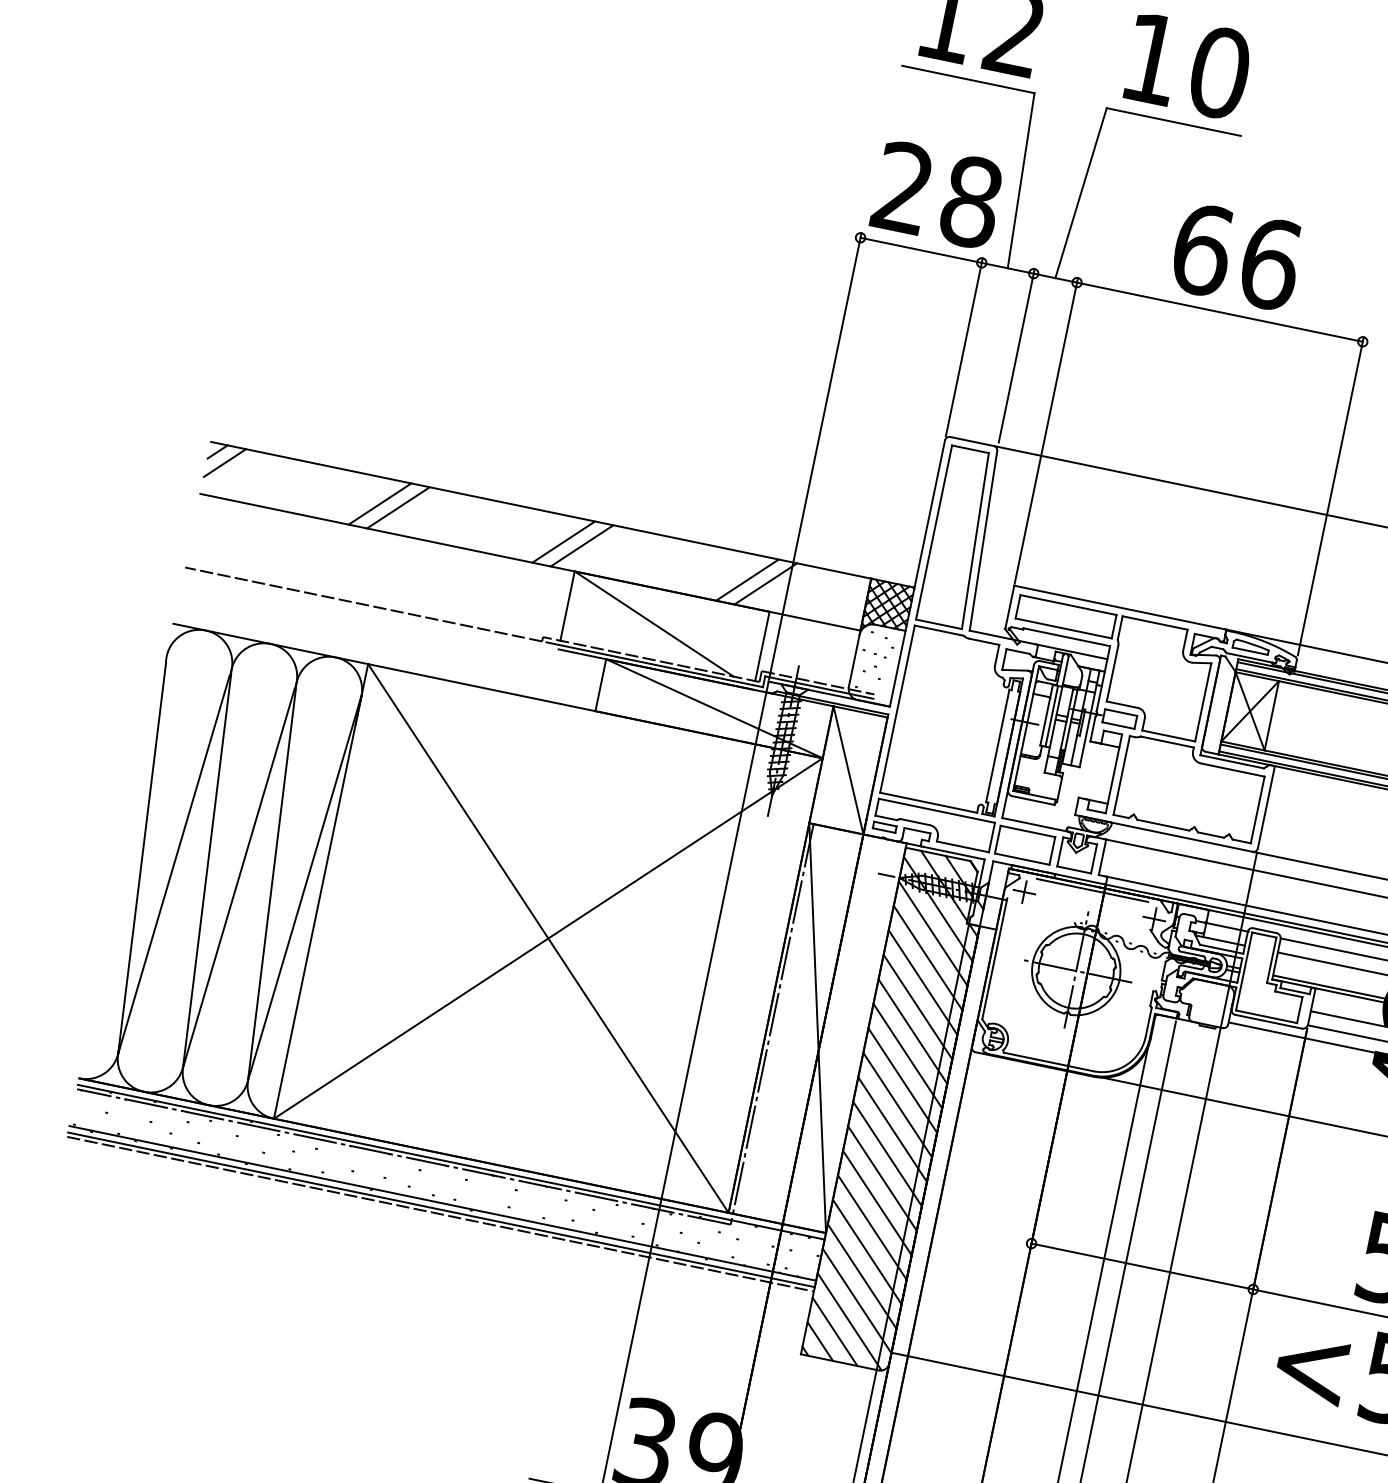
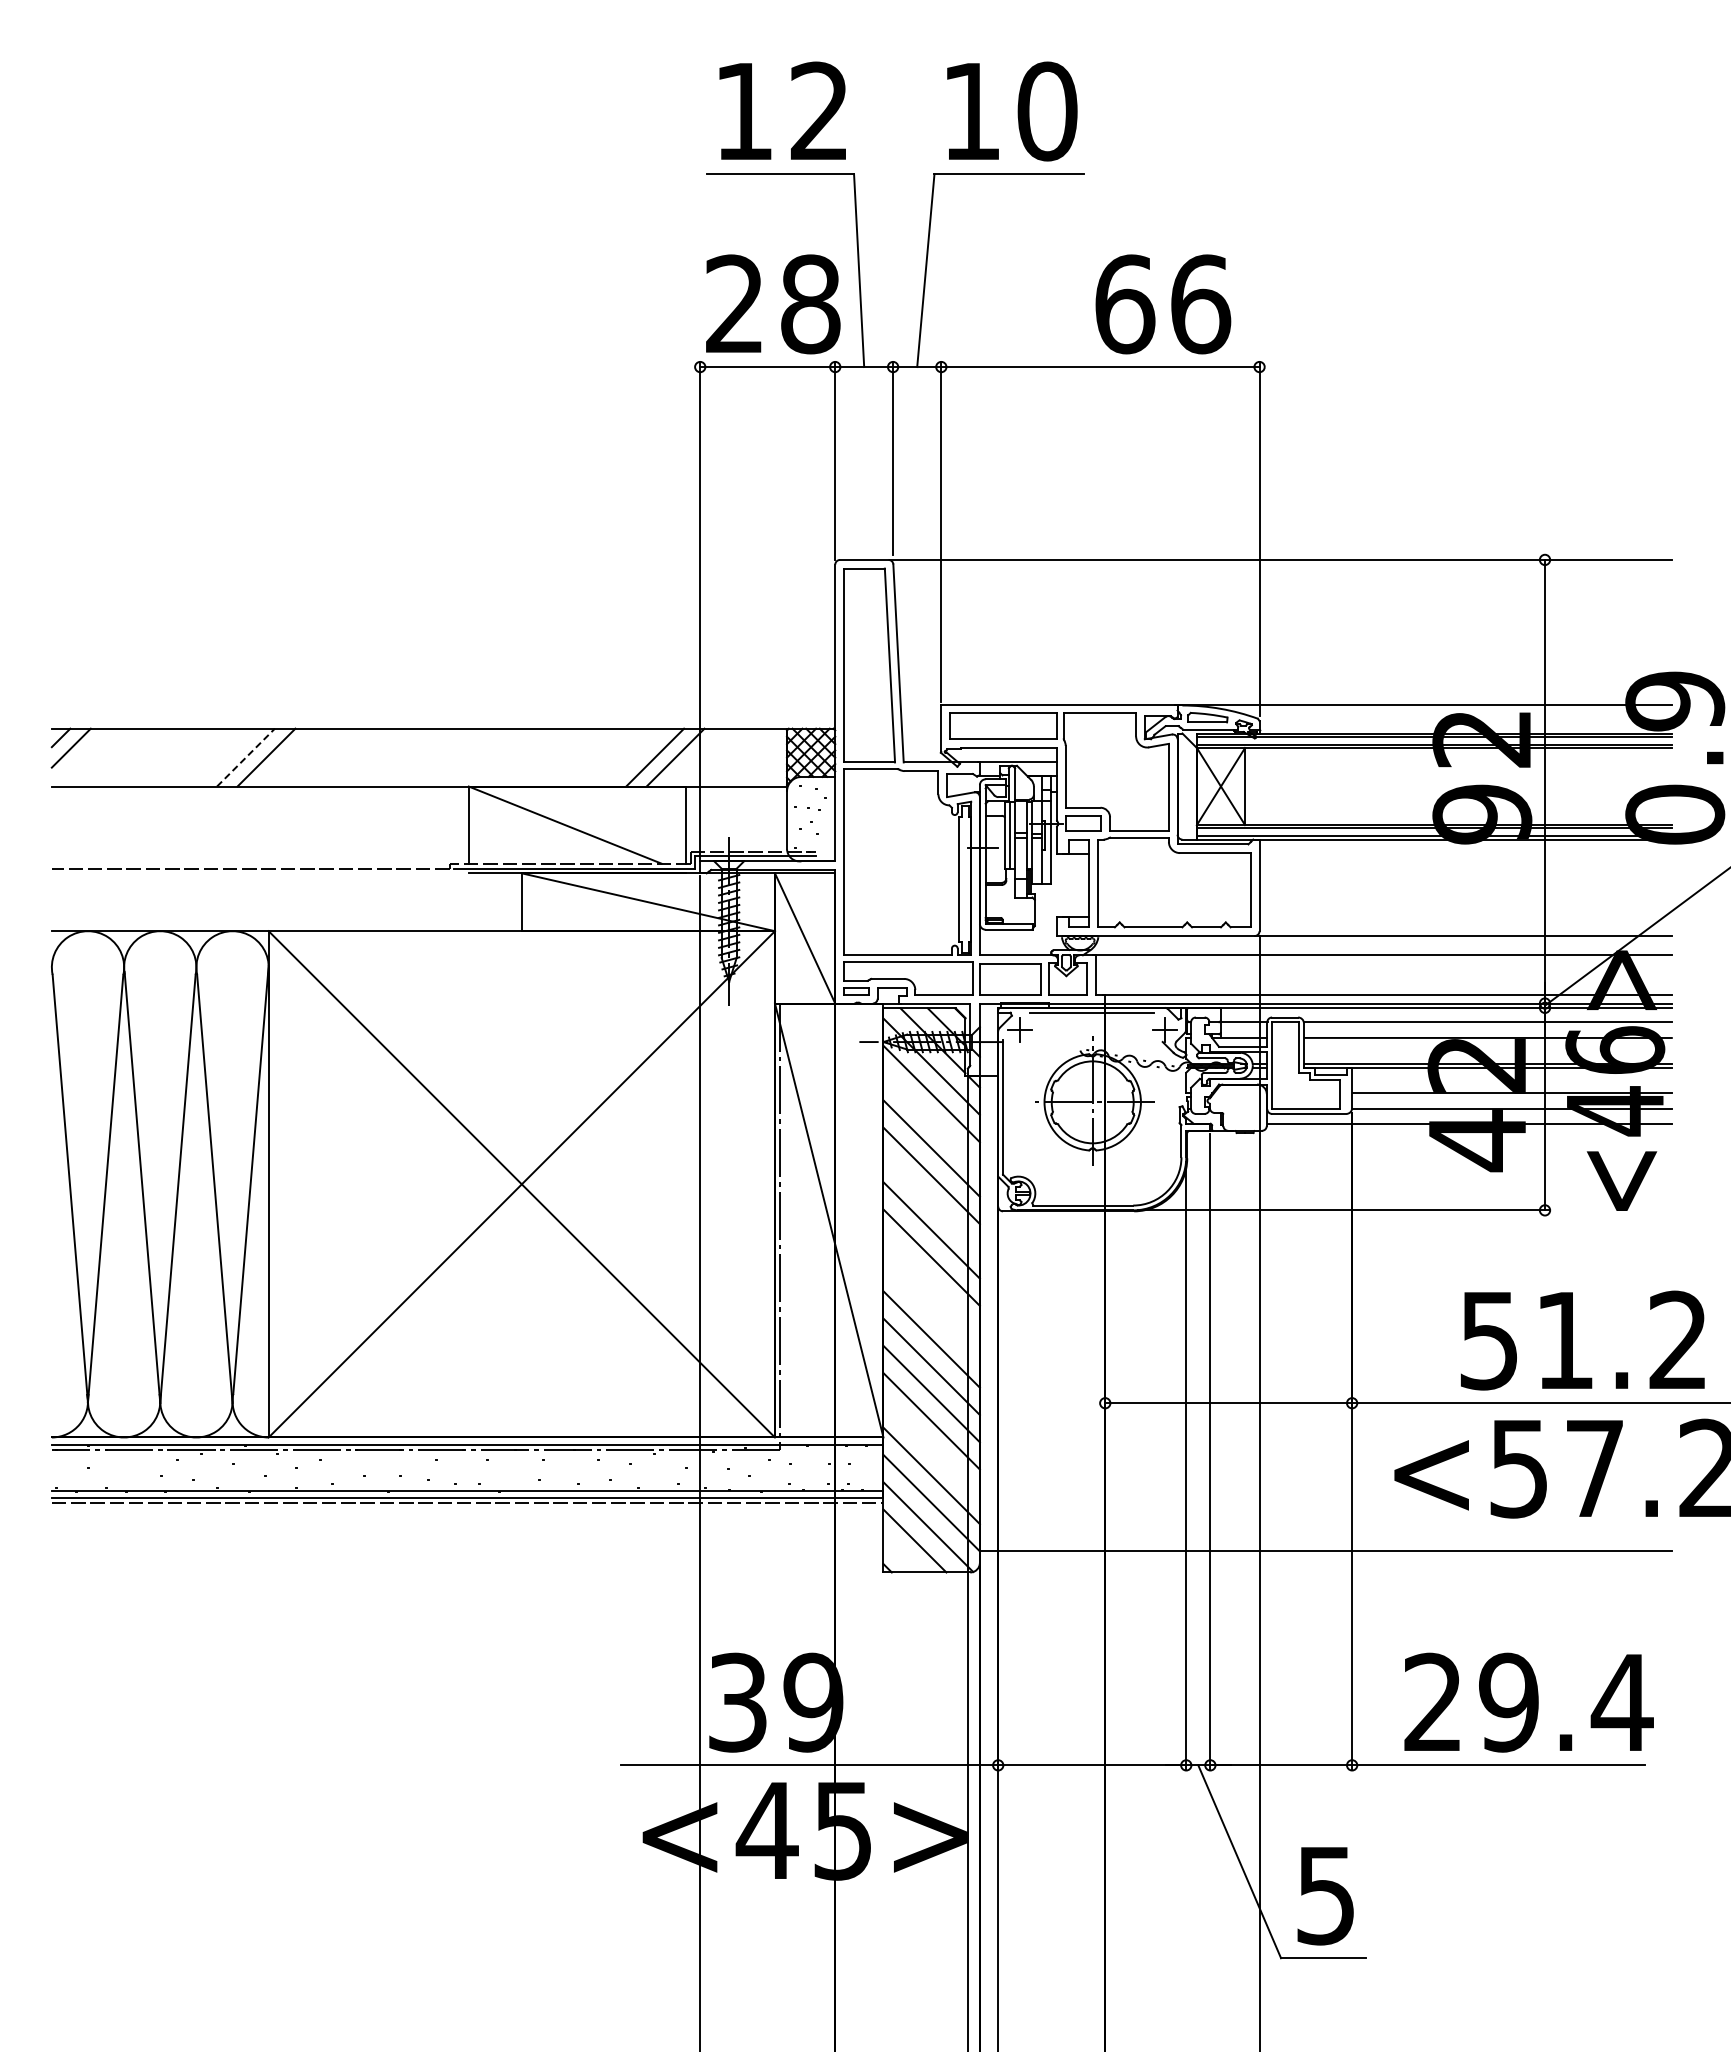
text: (1236, 257) -> (1163, 304), moved
line: (379, 503) -> (245, 757), solid -> dashed
line: (563, 541) -> (450, 757), removed
line: (581, 545) -> (470, 757), removed
line: (927, 958) -> (931, 1121), removed
line: (912, 1030) -> (931, 1202), removed
line: (897, 1104) -> (931, 1284), removed
line: (892, 1129) -> (931, 1312), removed
line: (867, 1251) -> (931, 1448), removed
line: (820, 1341) -> (901, 1554), removed

